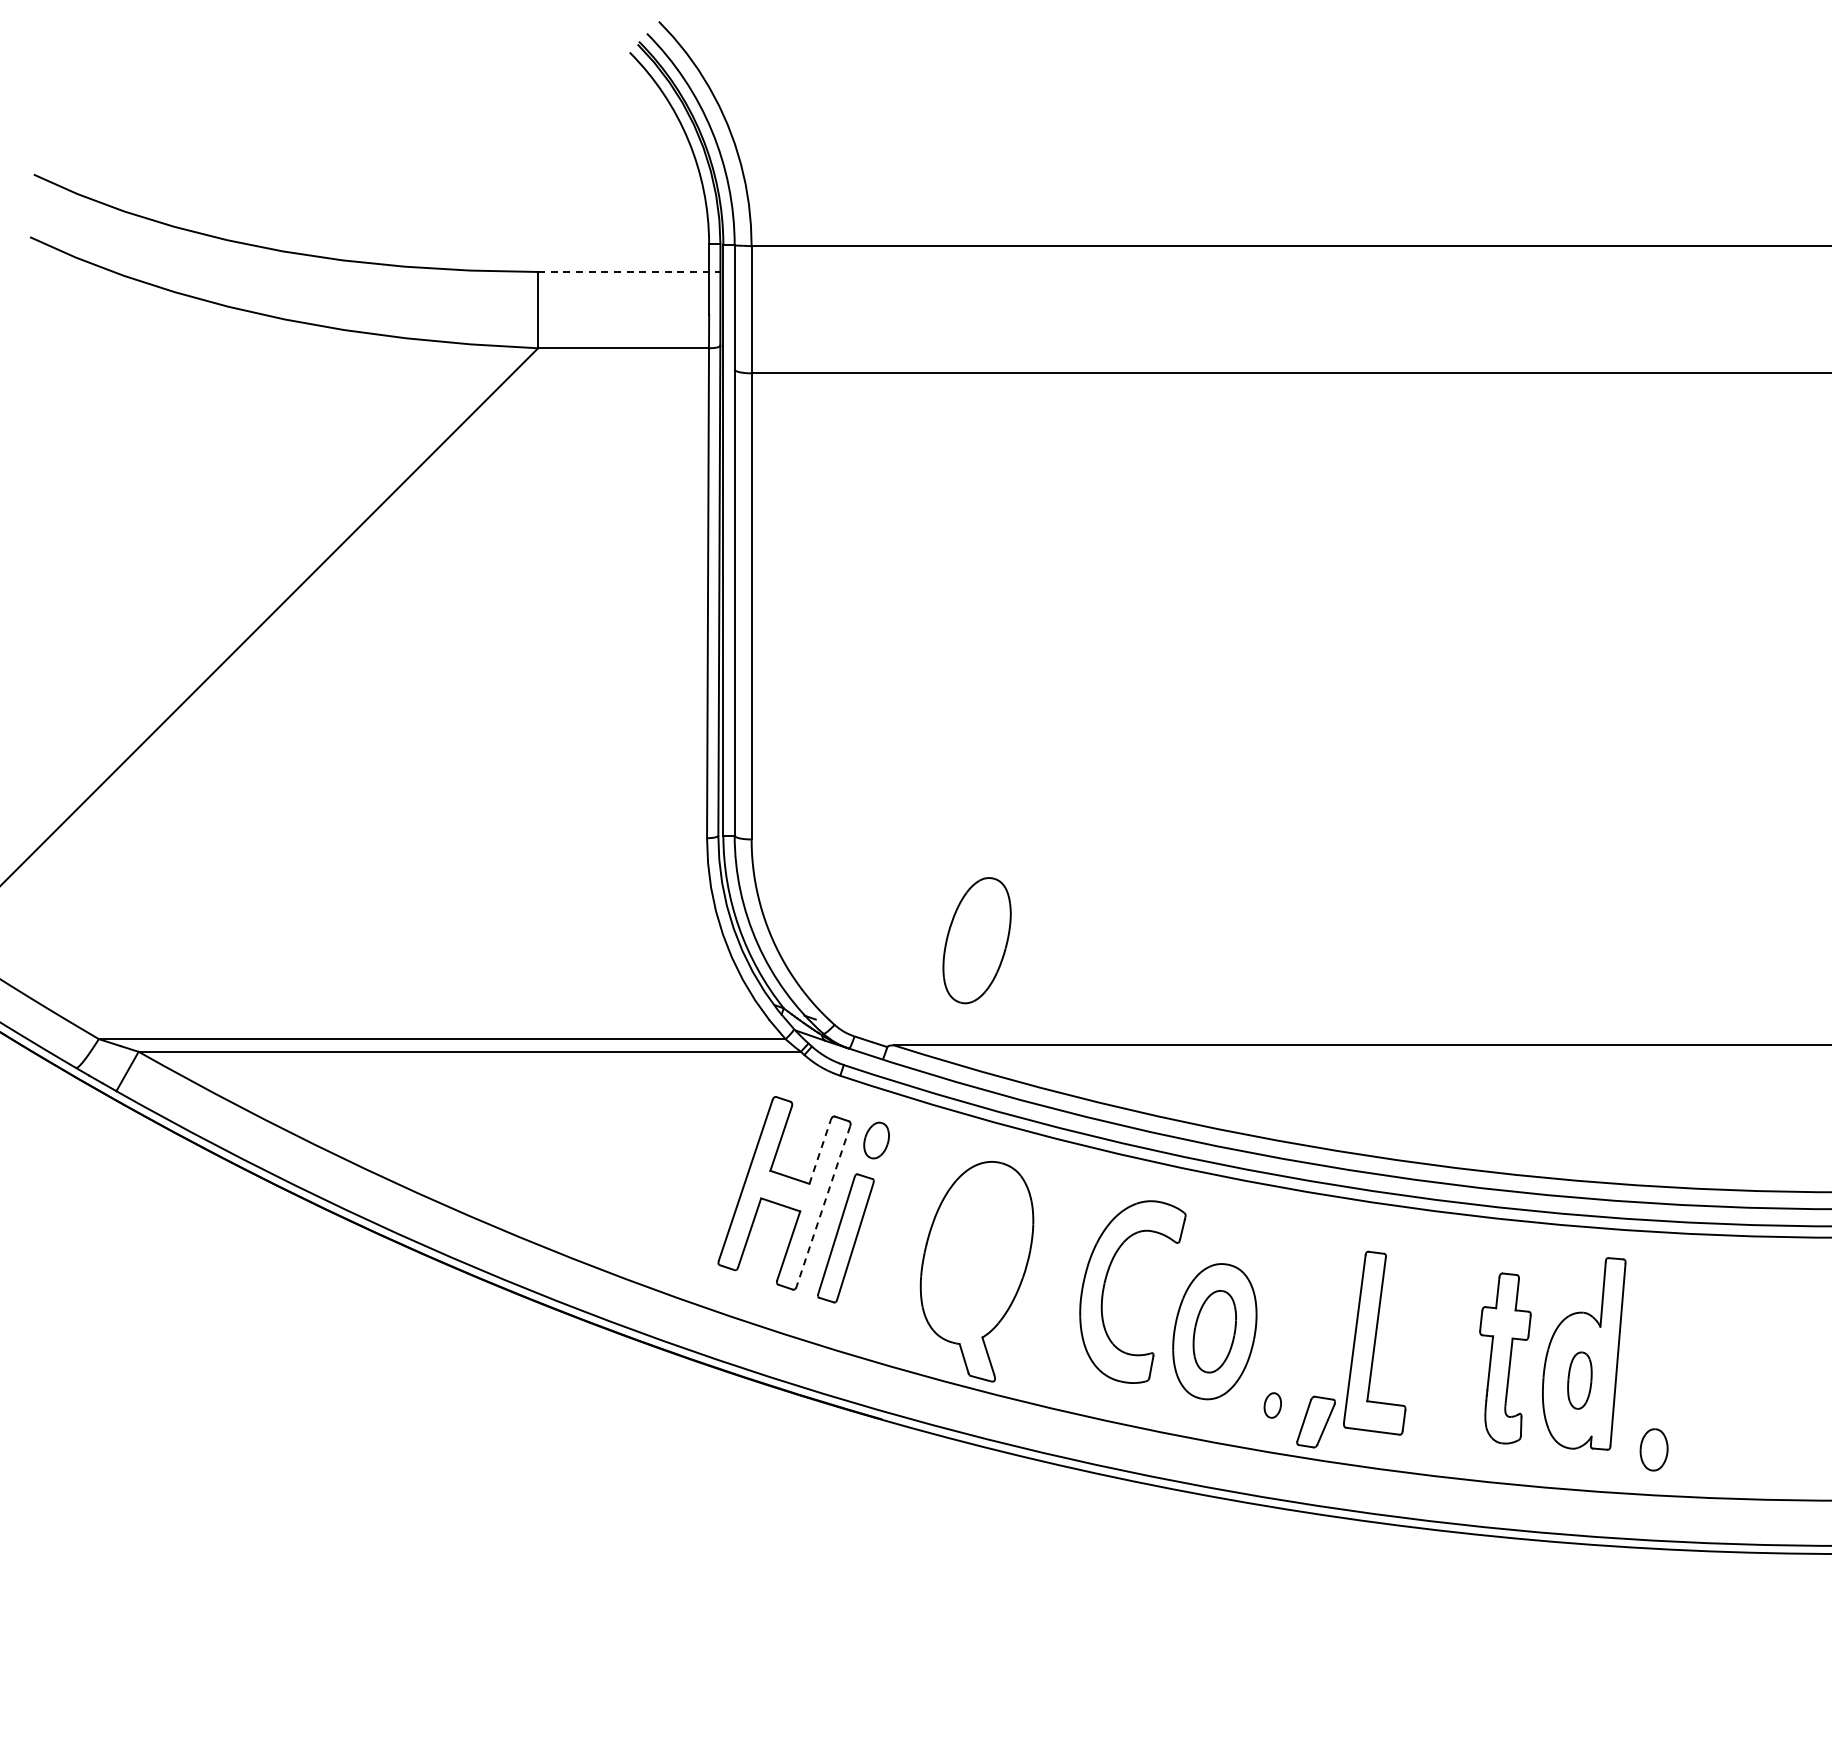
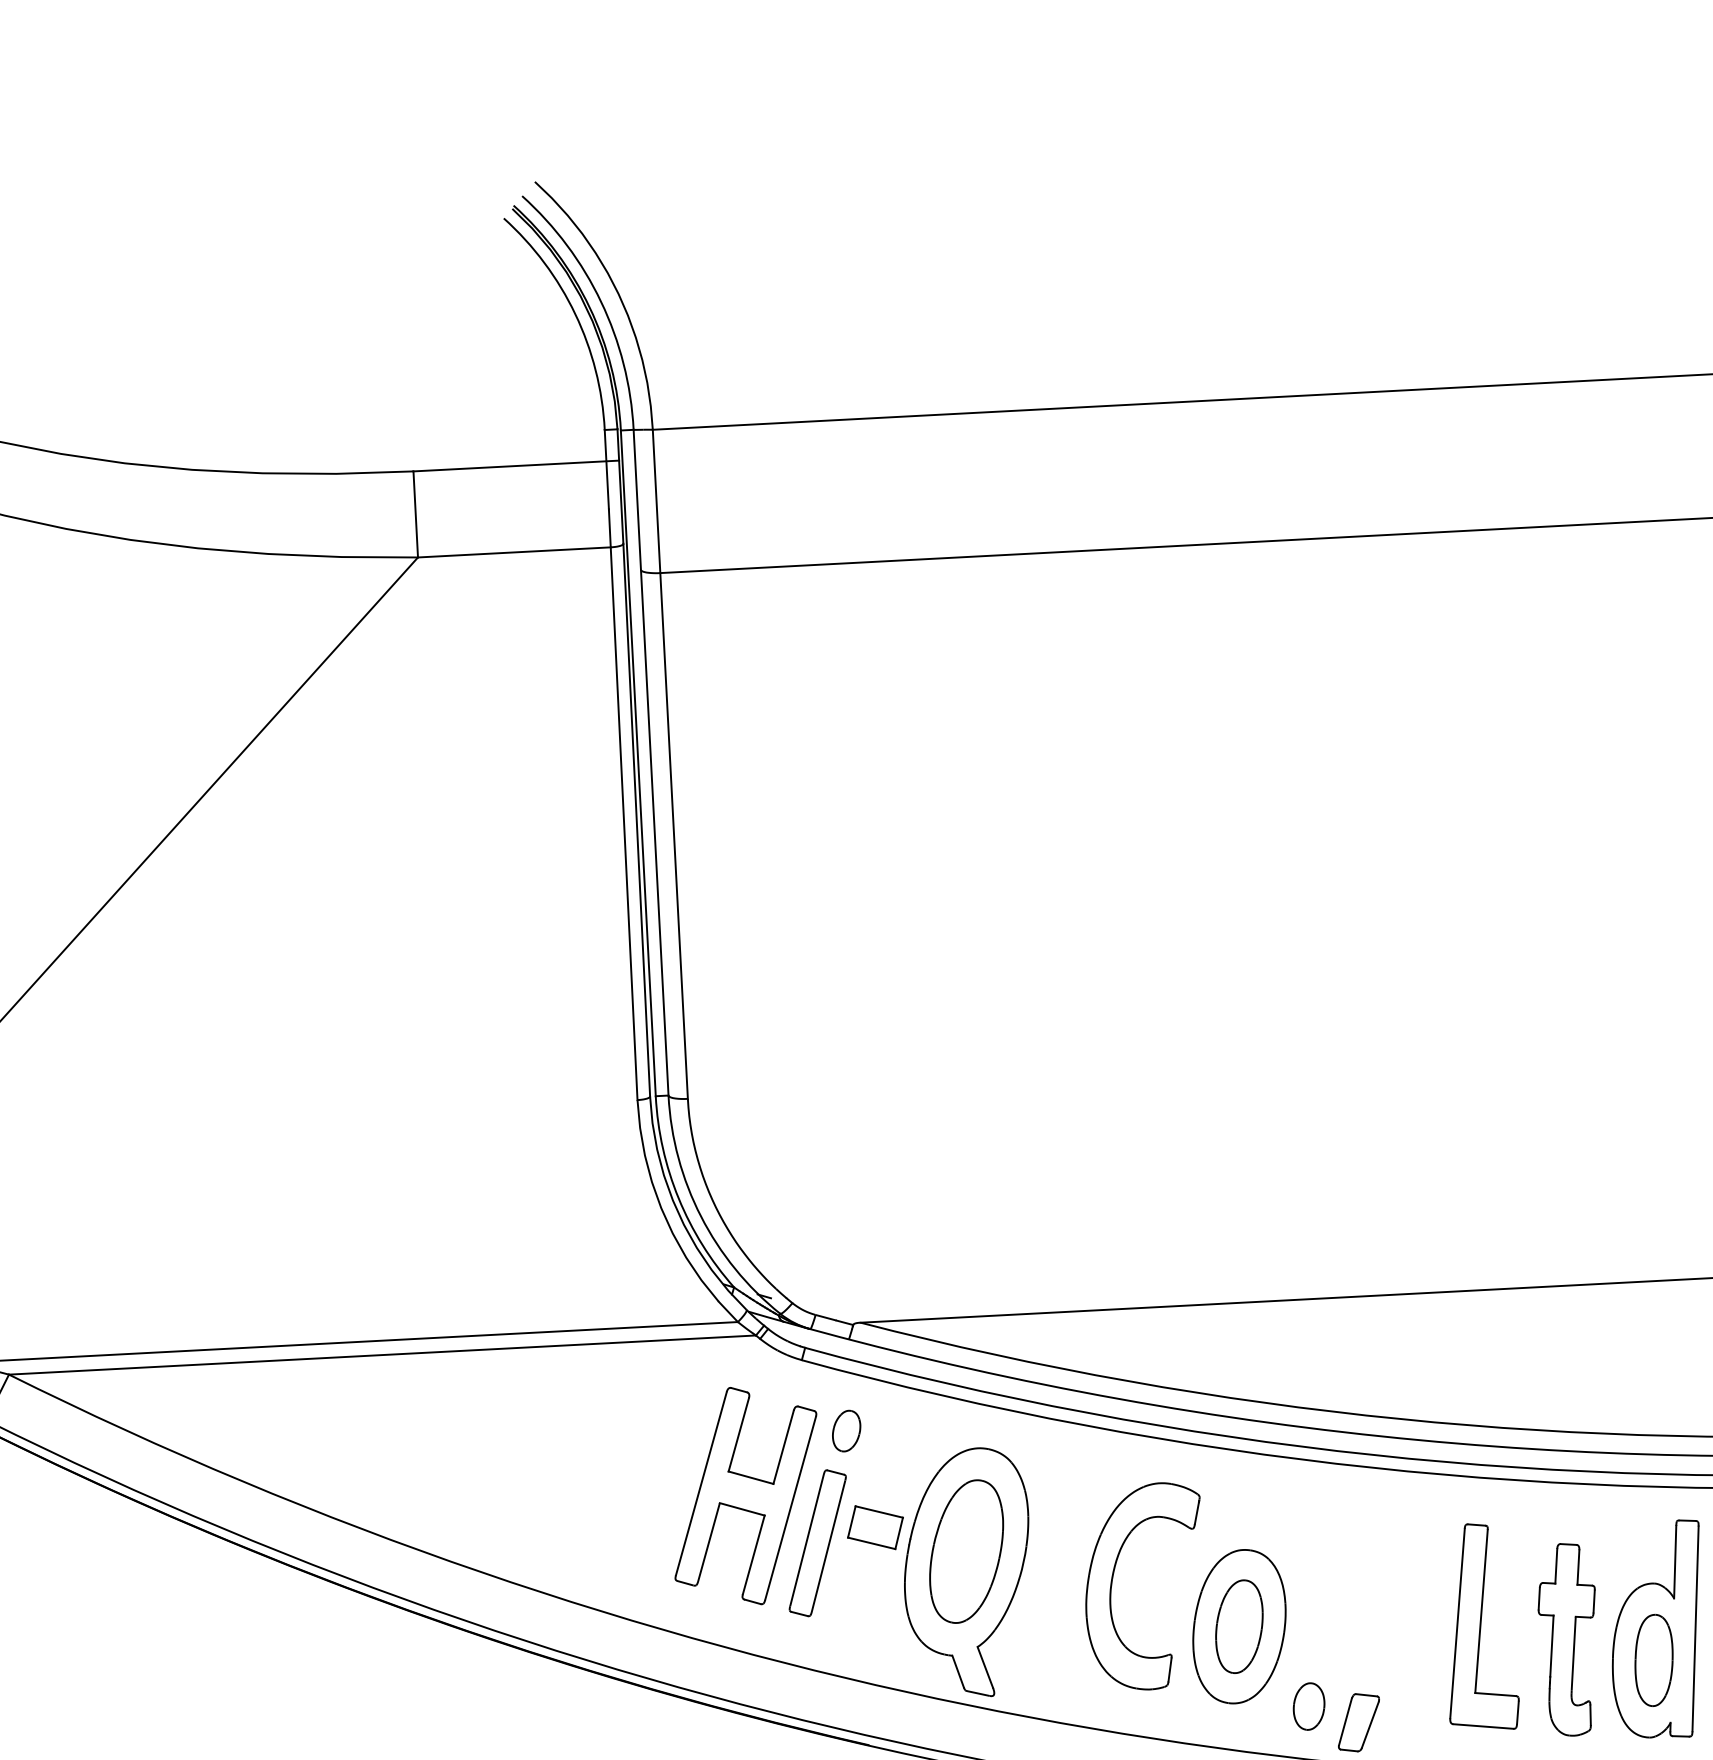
line: (629, 271) -> (516, 465), dashed -> solid
part: (976, 940) -> (965, 1551), moved
line: (820, 1151) -> (783, 1446), dashed -> solid
line: (823, 1206) -> (790, 1508), dashed -> solid
part: (897, 1227) -> (875, 1527), added
part: (1374, 1342) -> (1479, 1626), moved
part: (1579, 1380) -> (1653, 1660), size x1.43
part: (1272, 1405) -> (1308, 1706), size x1.67

